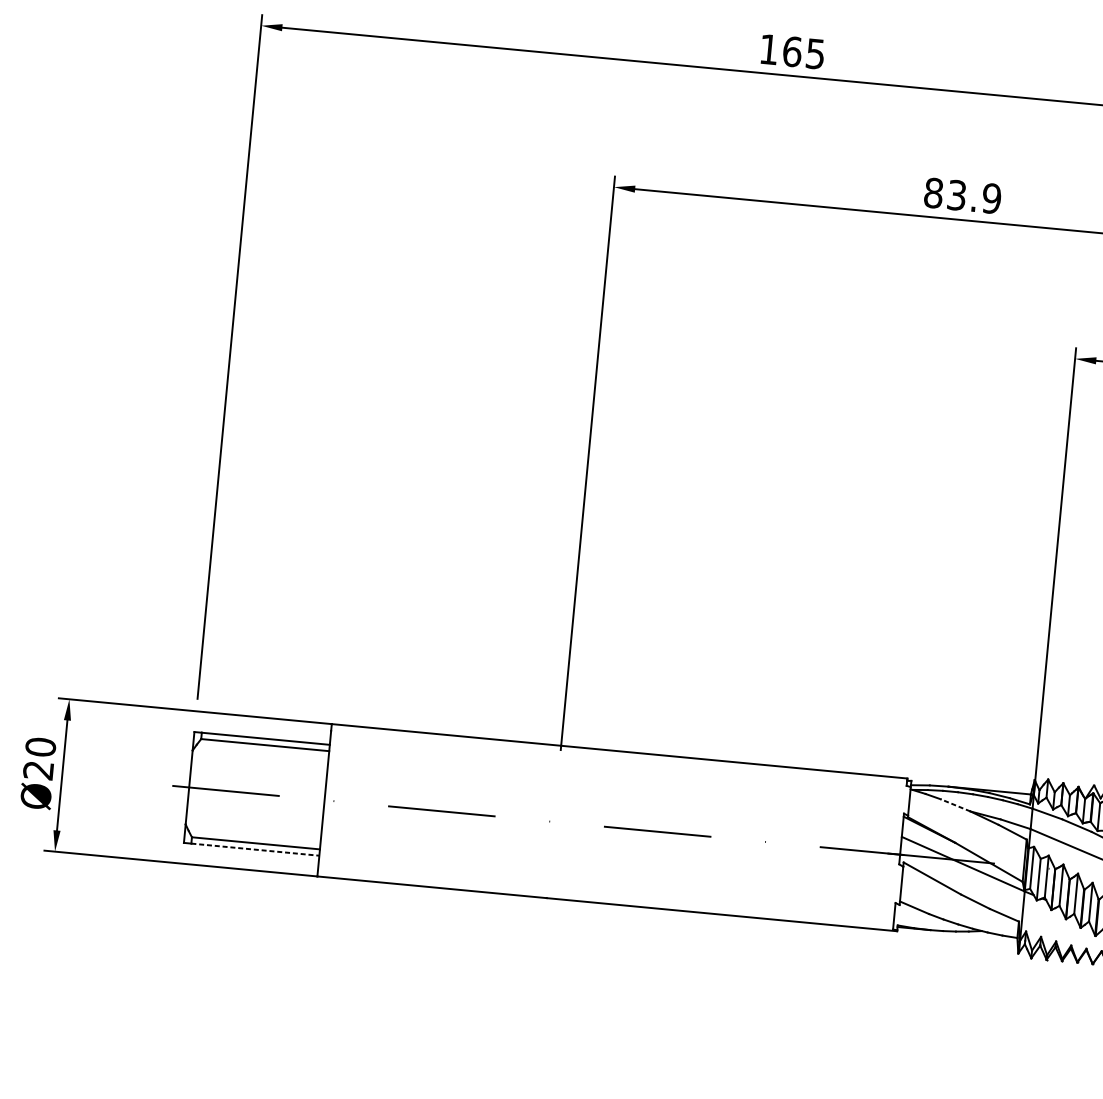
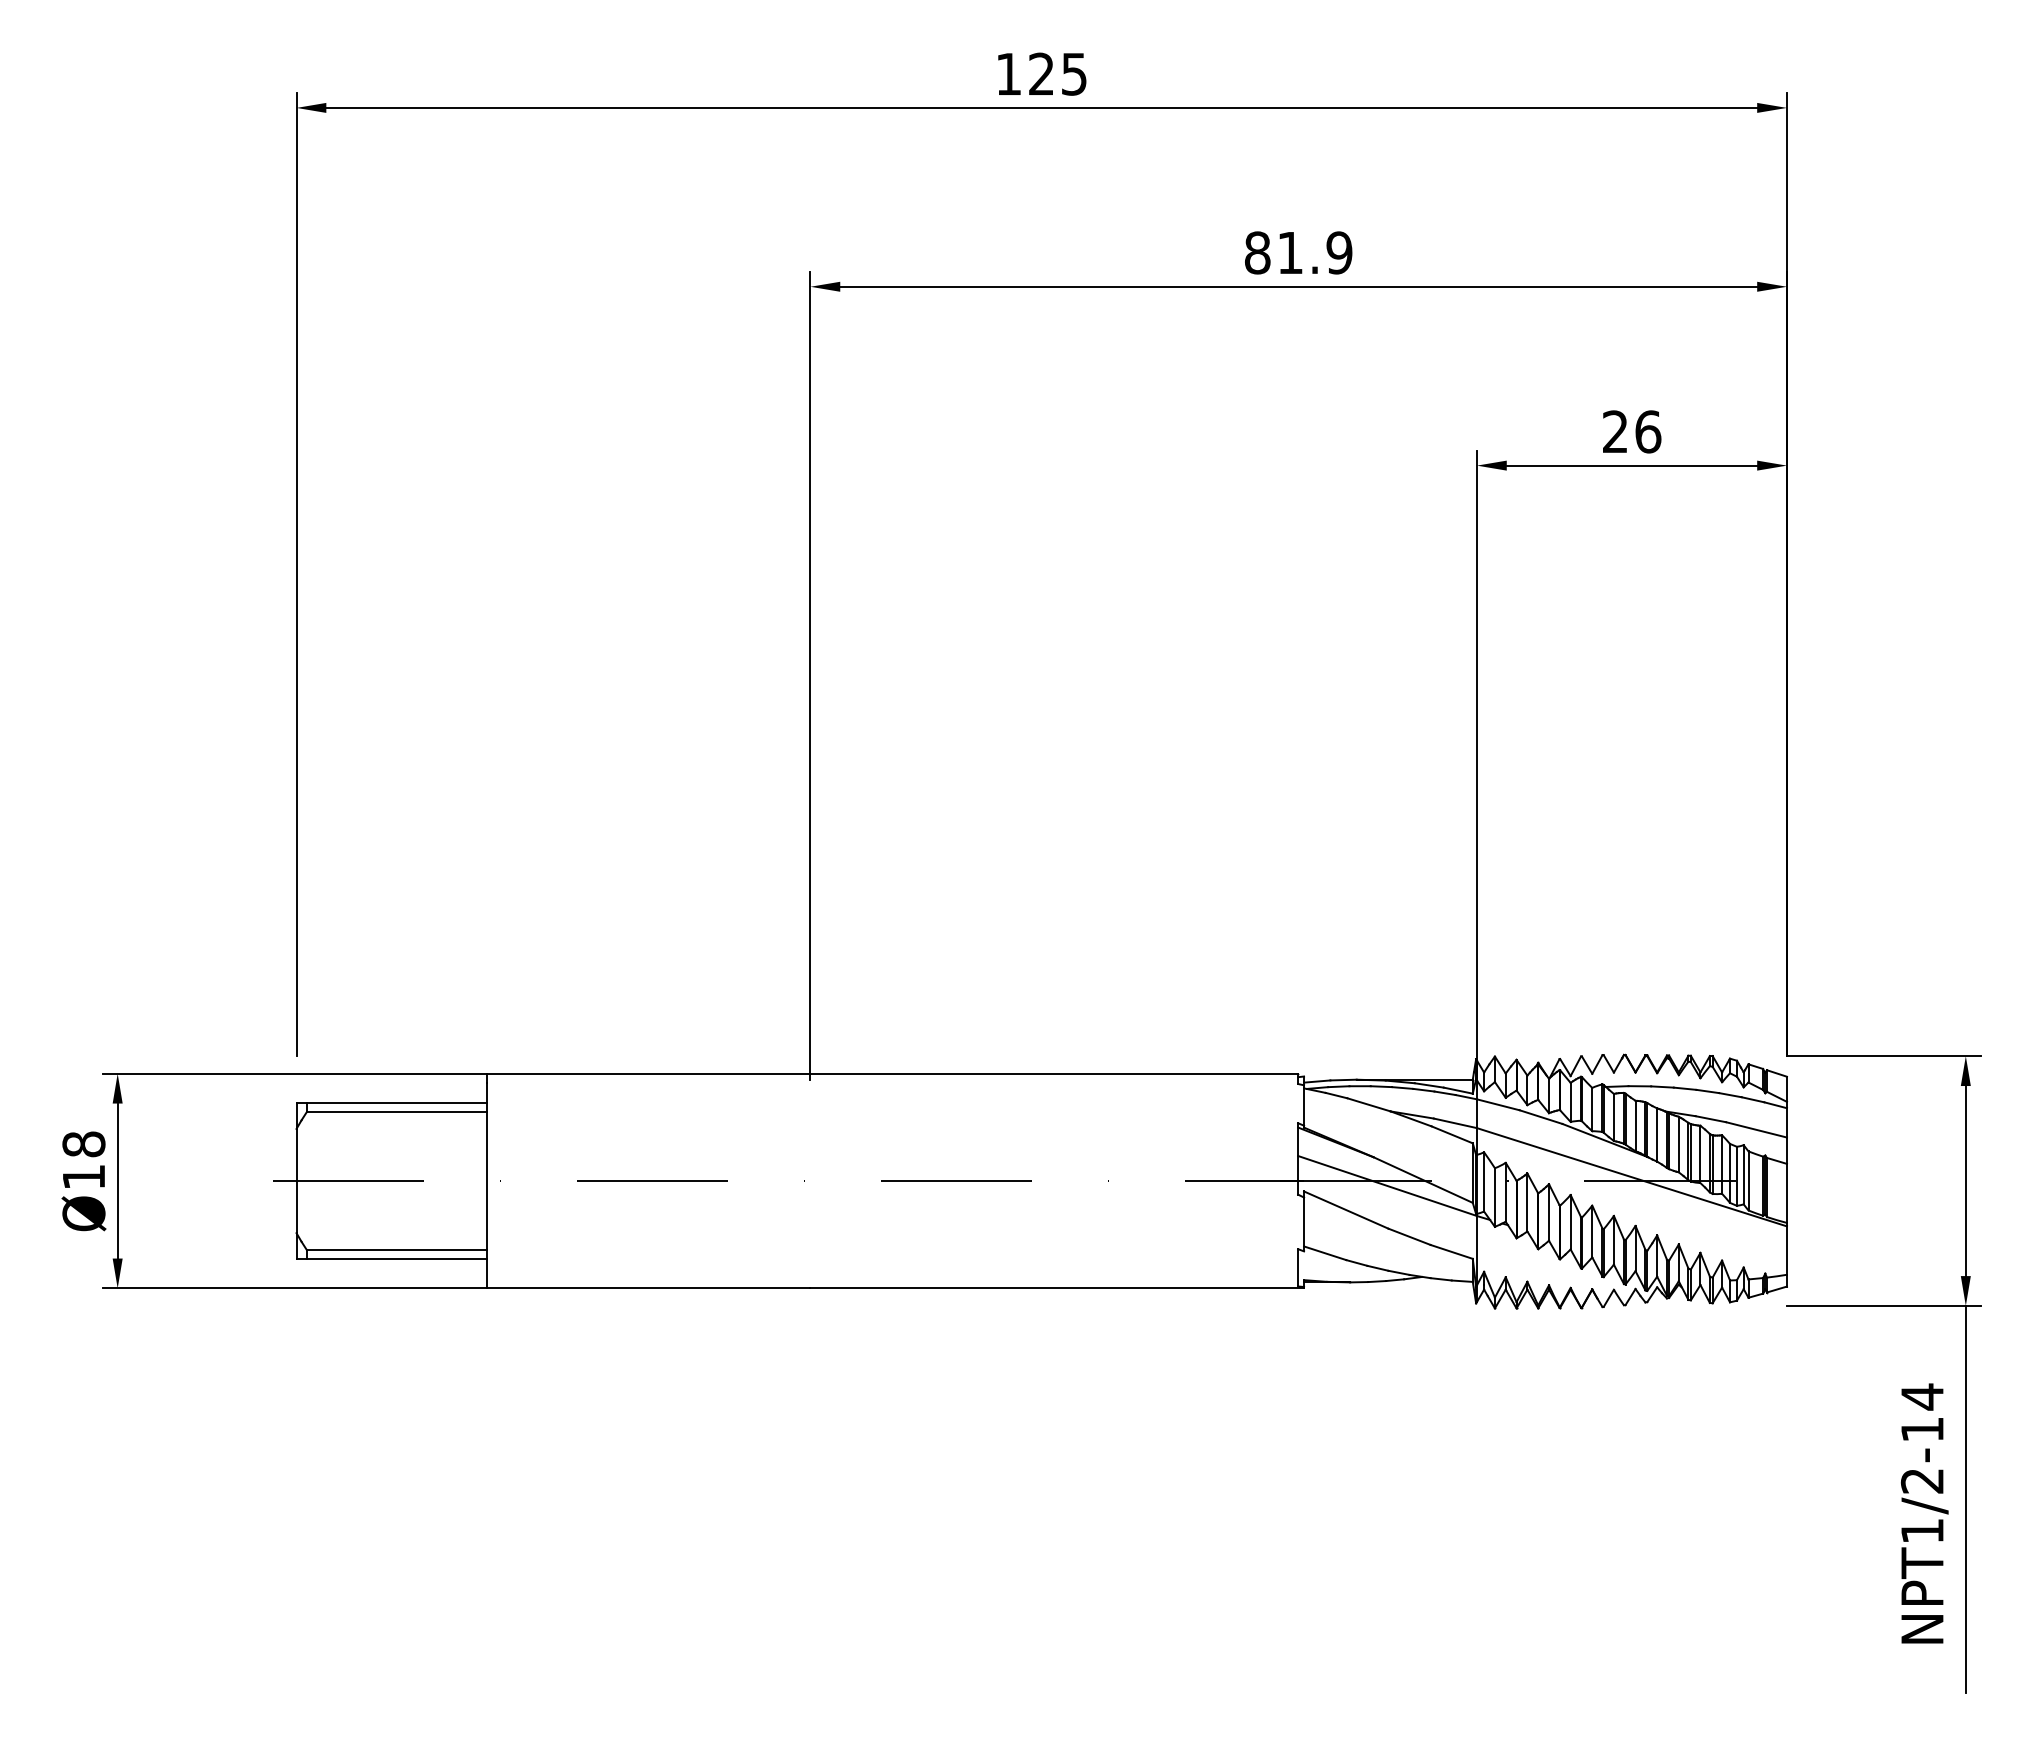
text: (792, 51) -> (1041, 73), 165 -> 125
text: (957, 195) -> (1290, 252), 83.9 -> 81.9
text: (39, 758) -> (83, 1160), Ø20 -> Ø18
line: (955, 805) -> (1369, 1104), dashed -> solid
line: (255, 849) -> (397, 1259), dashed -> solid

